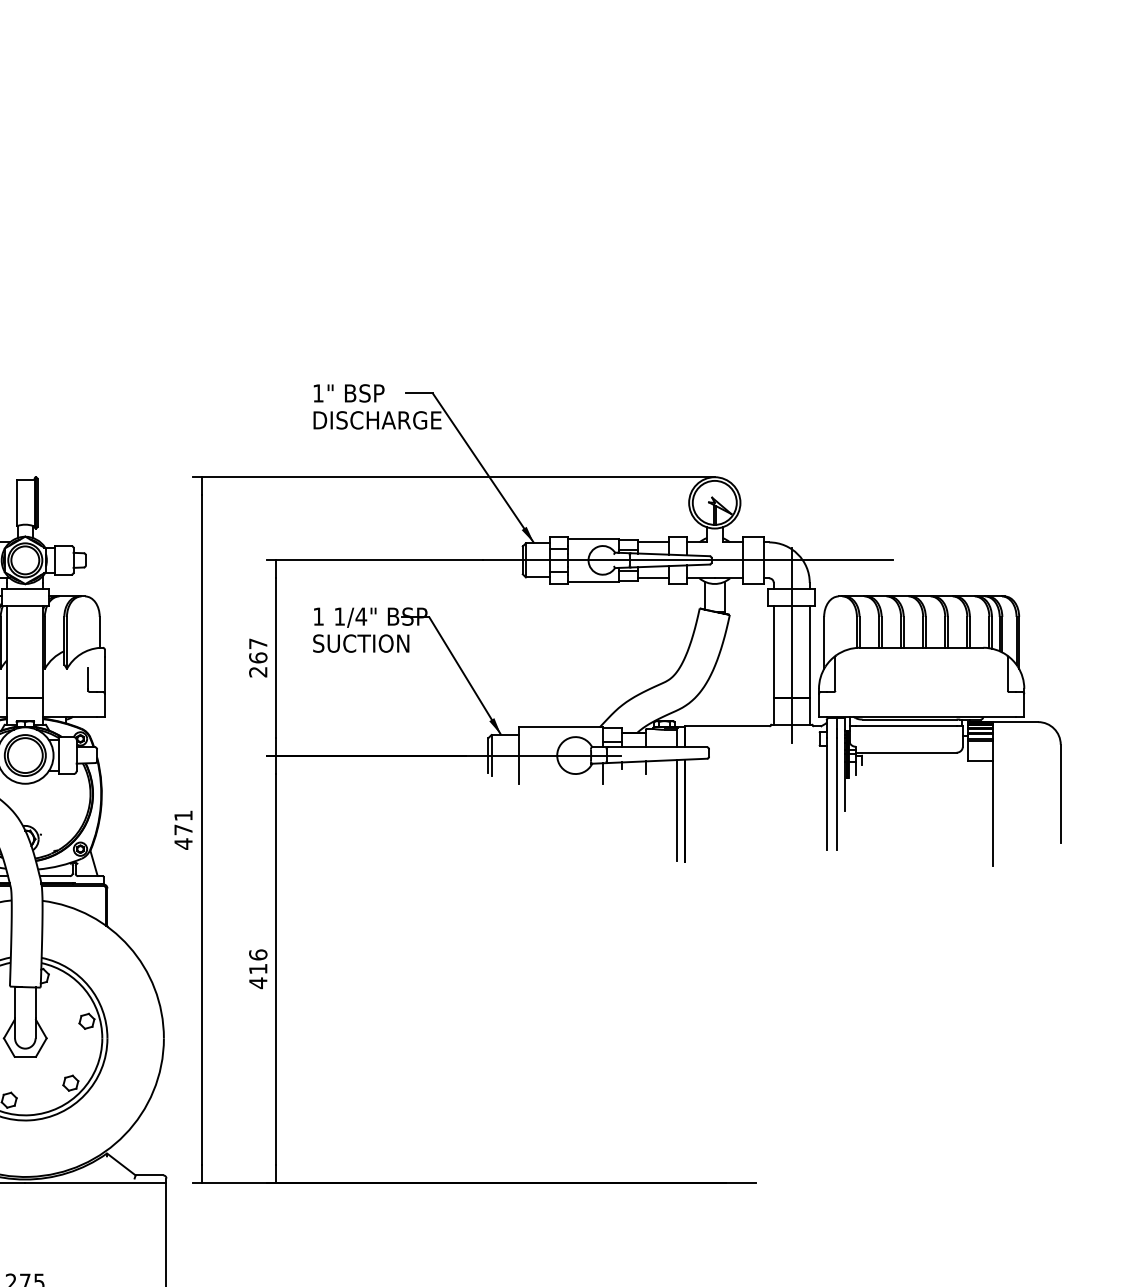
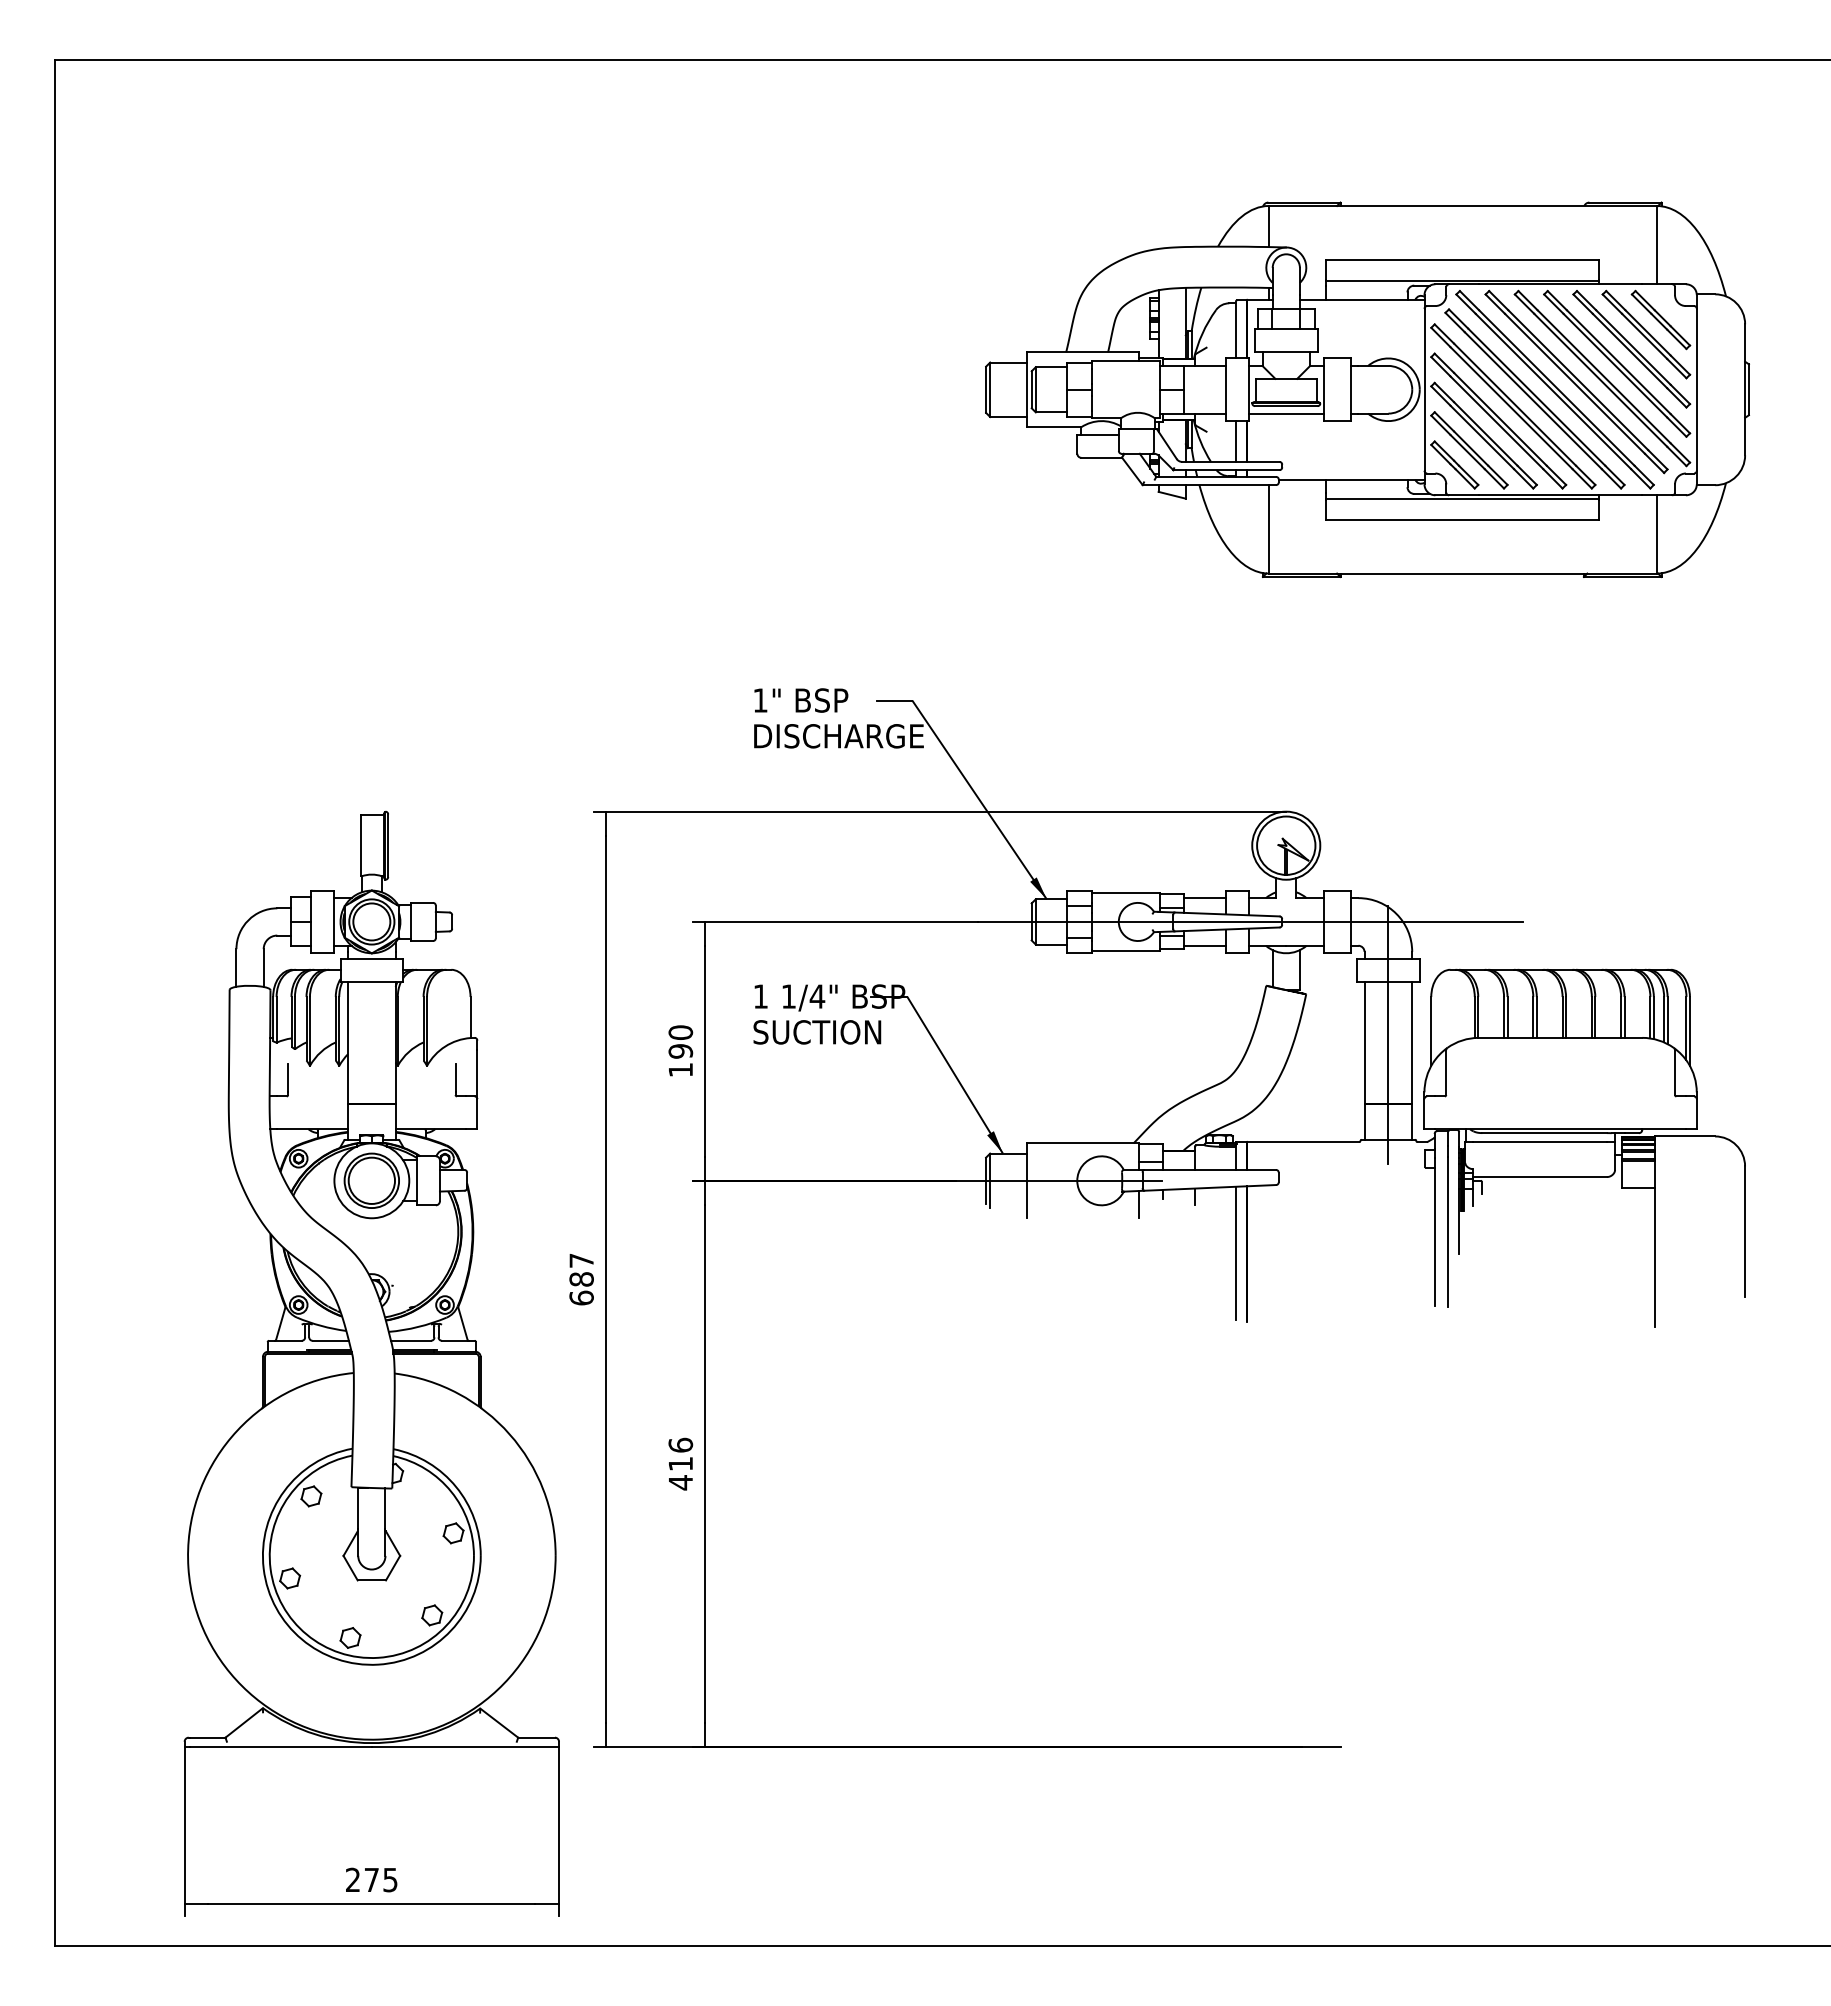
part: (776, 158) -> (1367, 389), added
text: (258, 658) -> (680, 1051), 267 -> 190
text: (183, 829) -> (581, 1279), 471 -> 687

